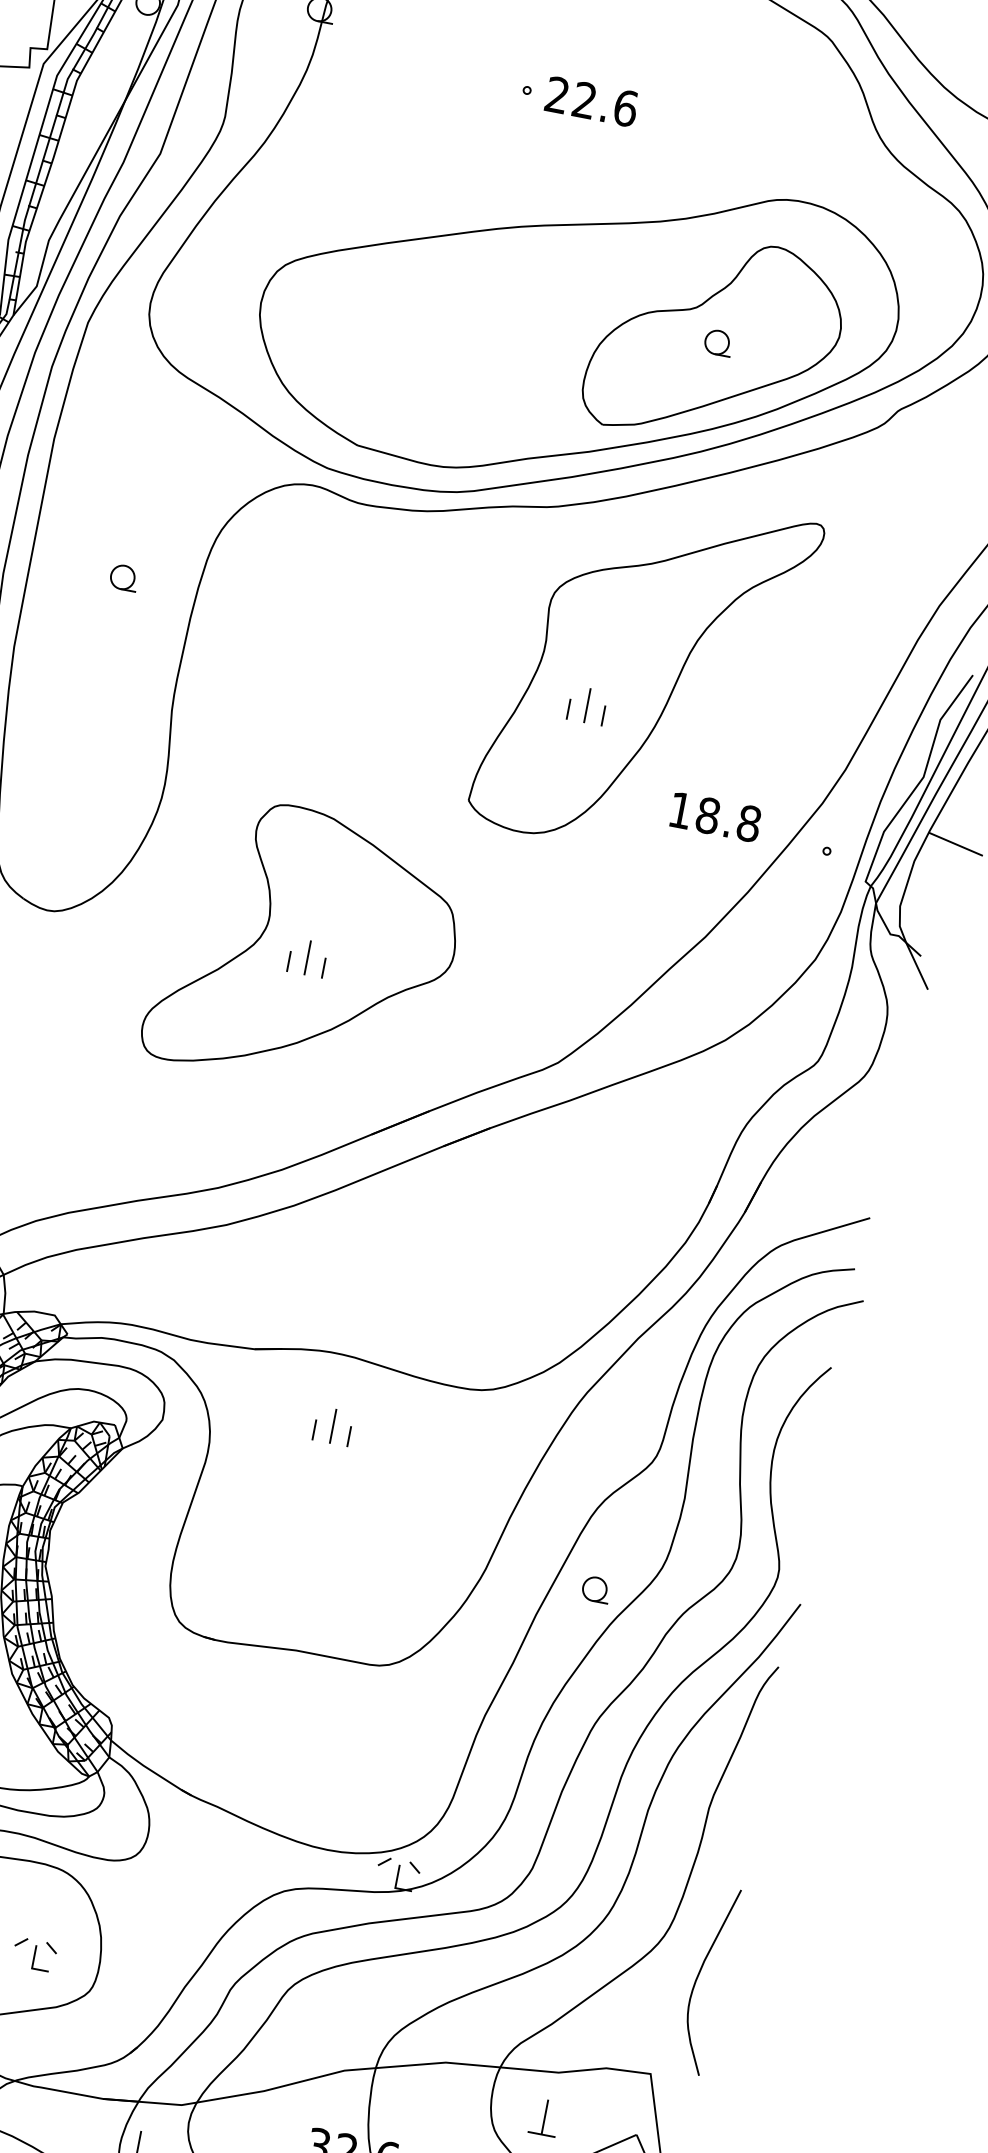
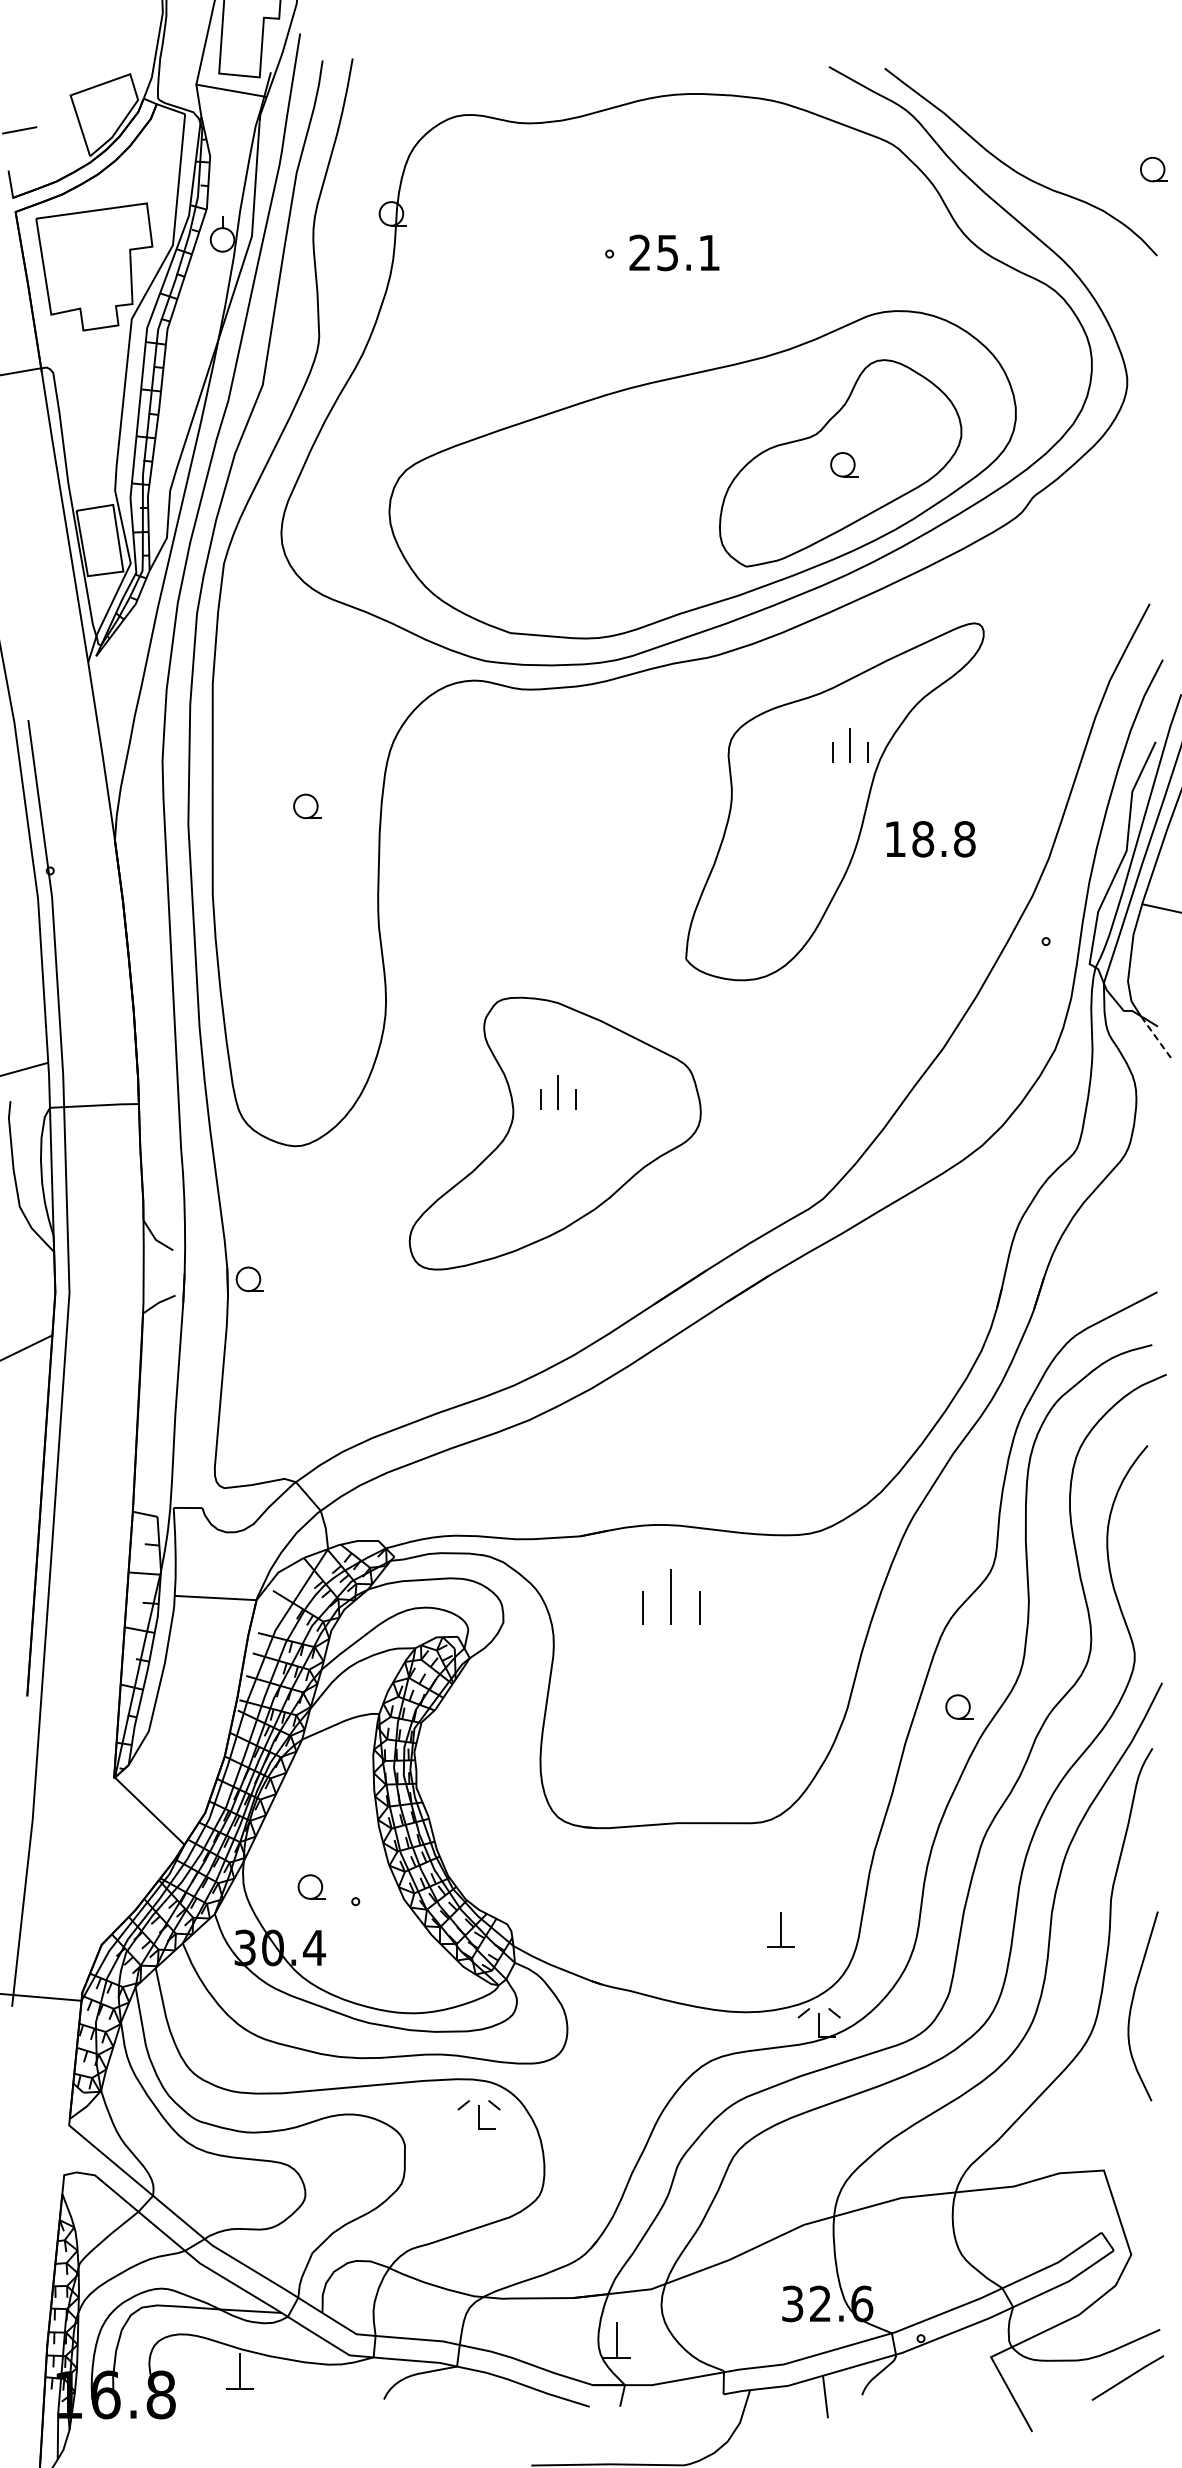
text: (605, 103) -> (688, 252), 22.6 -> 25.1
part: (587, 705) -> (850, 745), moved
text: (715, 817) -> (930, 839), moved
part: (307, 957) -> (558, 1092), moved
line: (916, 966) -> (1155, 1037), solid -> dashed
part: (333, 1425) -> (671, 1596), size x1.6
part: (34, 1954) -> (478, 2114), moved
curve: (698, 1978) -> (1132, 2006), moved
part: (544, 2116) -> (780, 1929), moved

